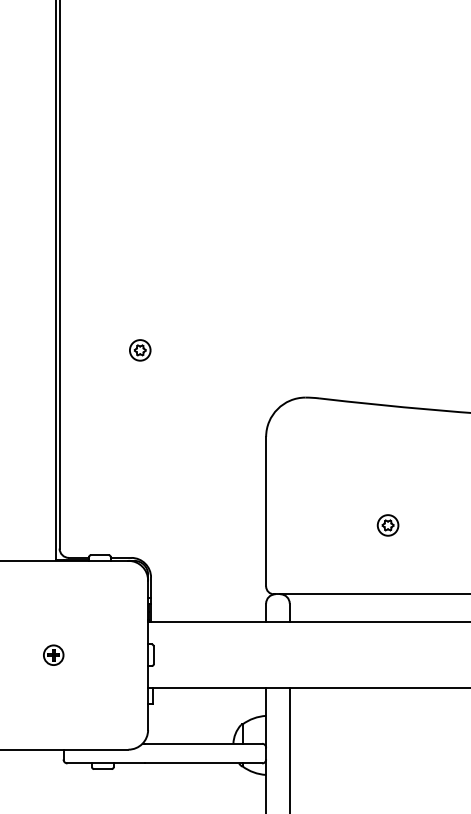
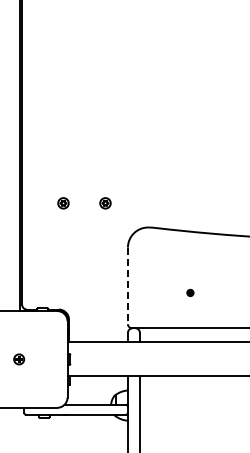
part: (222, 350) -> (105, 203), added
line: (265, 512) -> (127, 286), solid -> dashed
part: (388, 524) -> (190, 292), size x0.6

